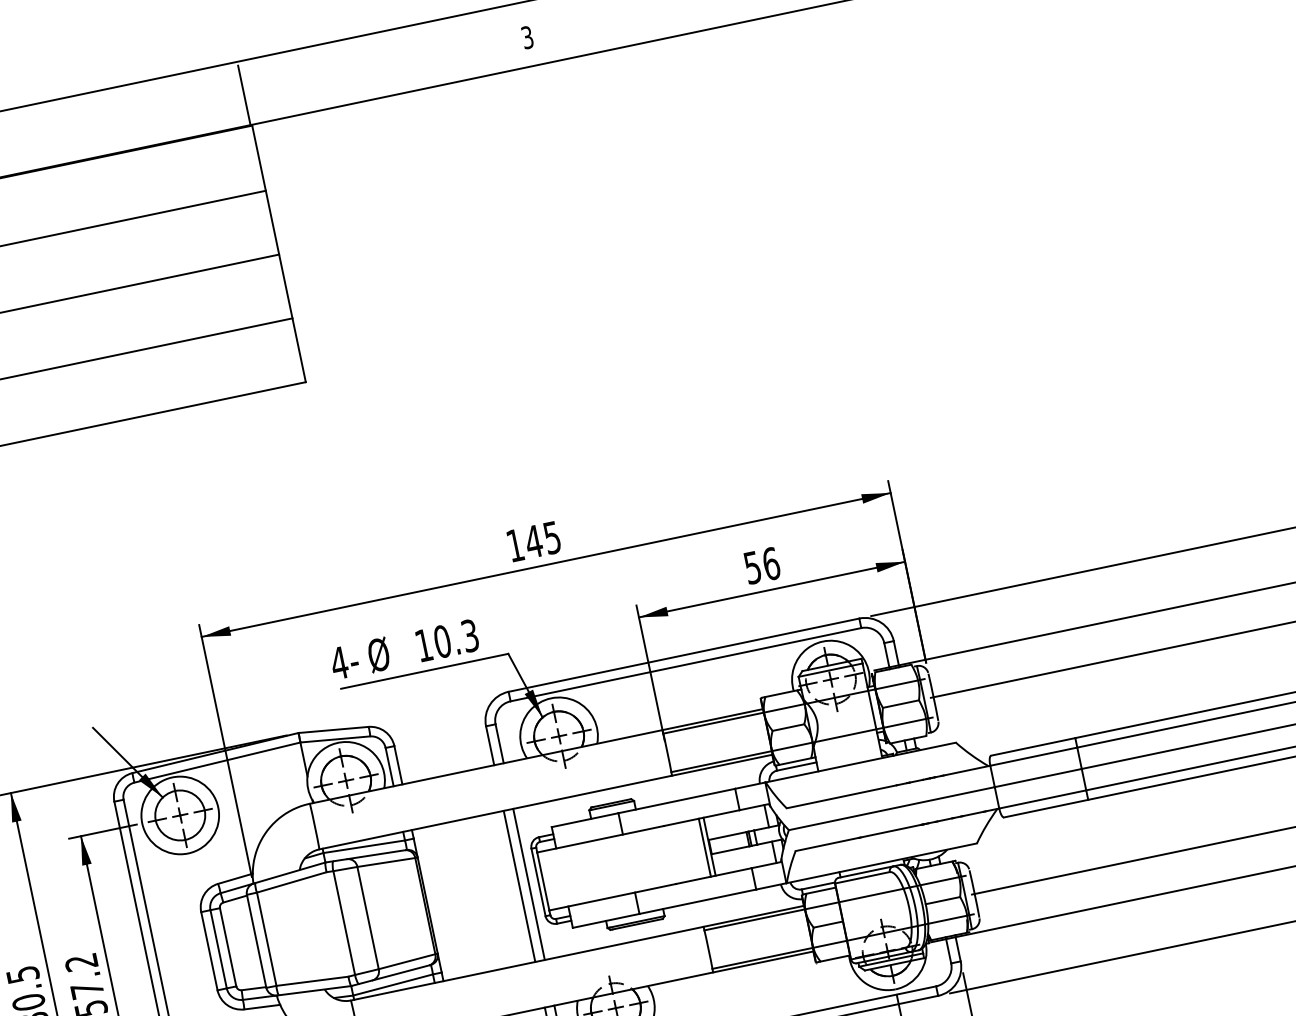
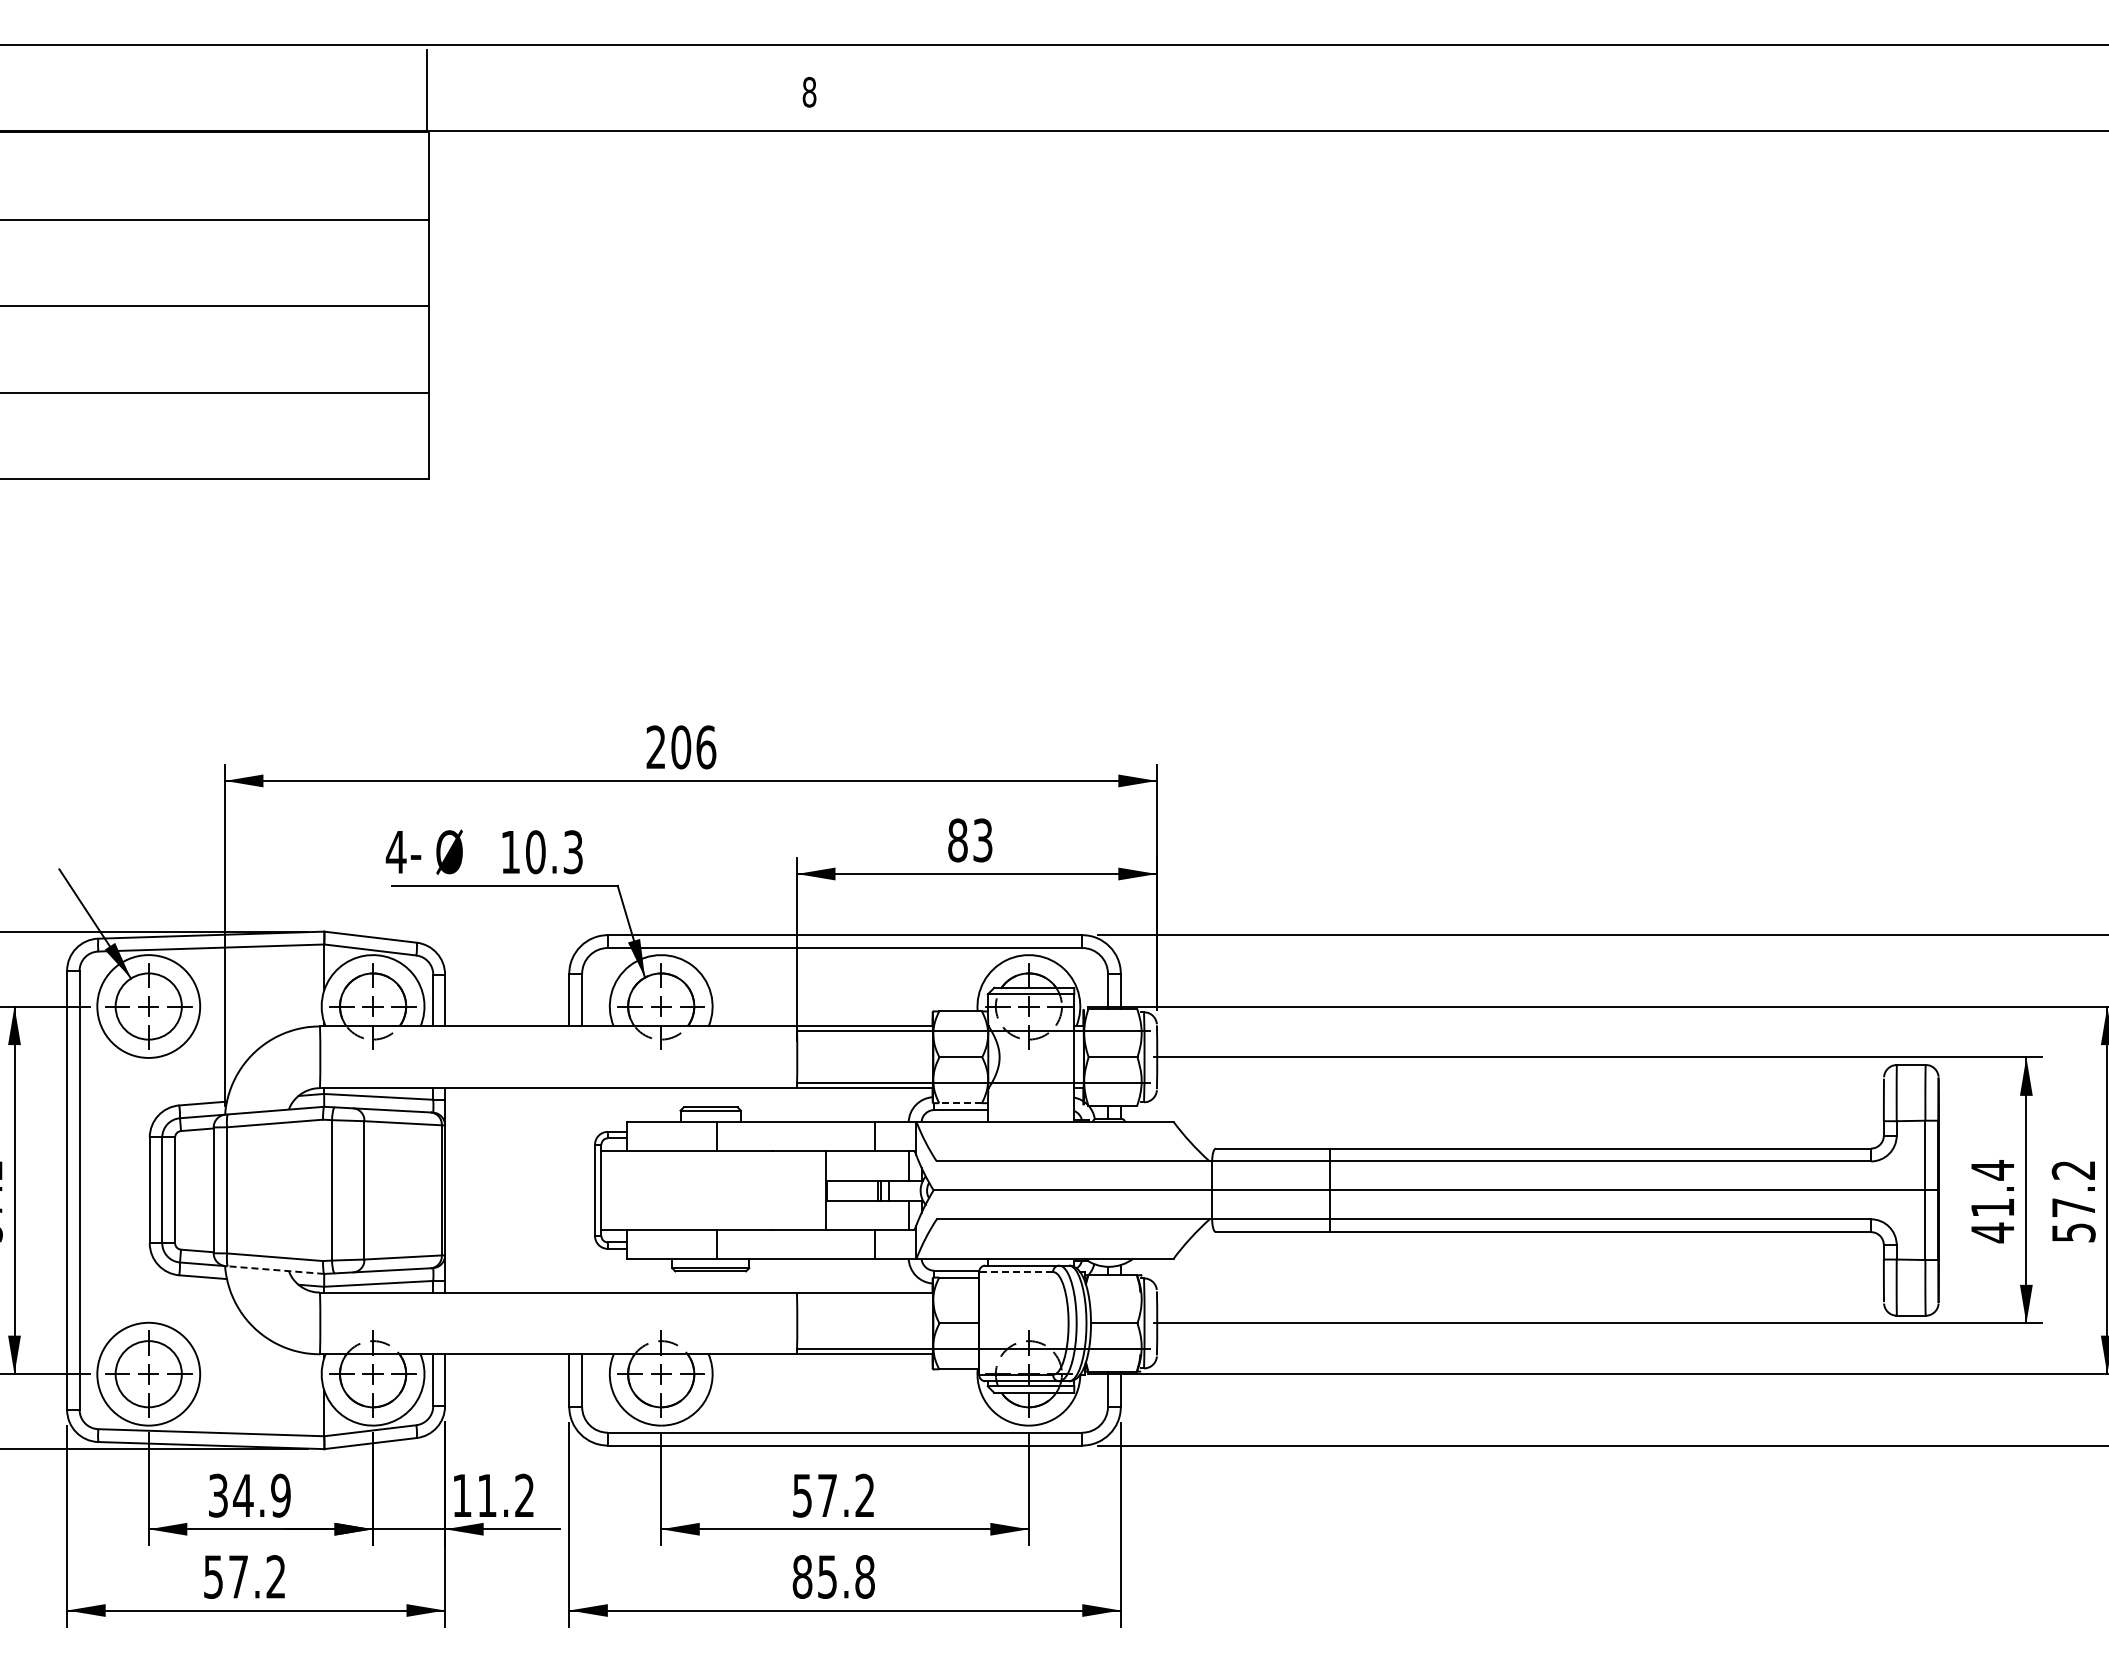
text: (527, 37) -> (809, 92), 3 -> 8
text: (534, 541) -> (681, 747), 145 -> 206
text: (762, 565) -> (970, 840), 56 -> 83
line: (795, 761) -> (960, 1103), solid -> dashed
line: (705, 847) -> (820, 1190), removed
line: (862, 878) -> (1016, 1272), solid -> dashed
line: (529, 884) -> (582, 1190), removed
line: (519, 886) -> (569, 1190), removed
line: (834, 903) -> (973, 1297), removed
line: (314, 991) -> (275, 1270), solid -> dashed

